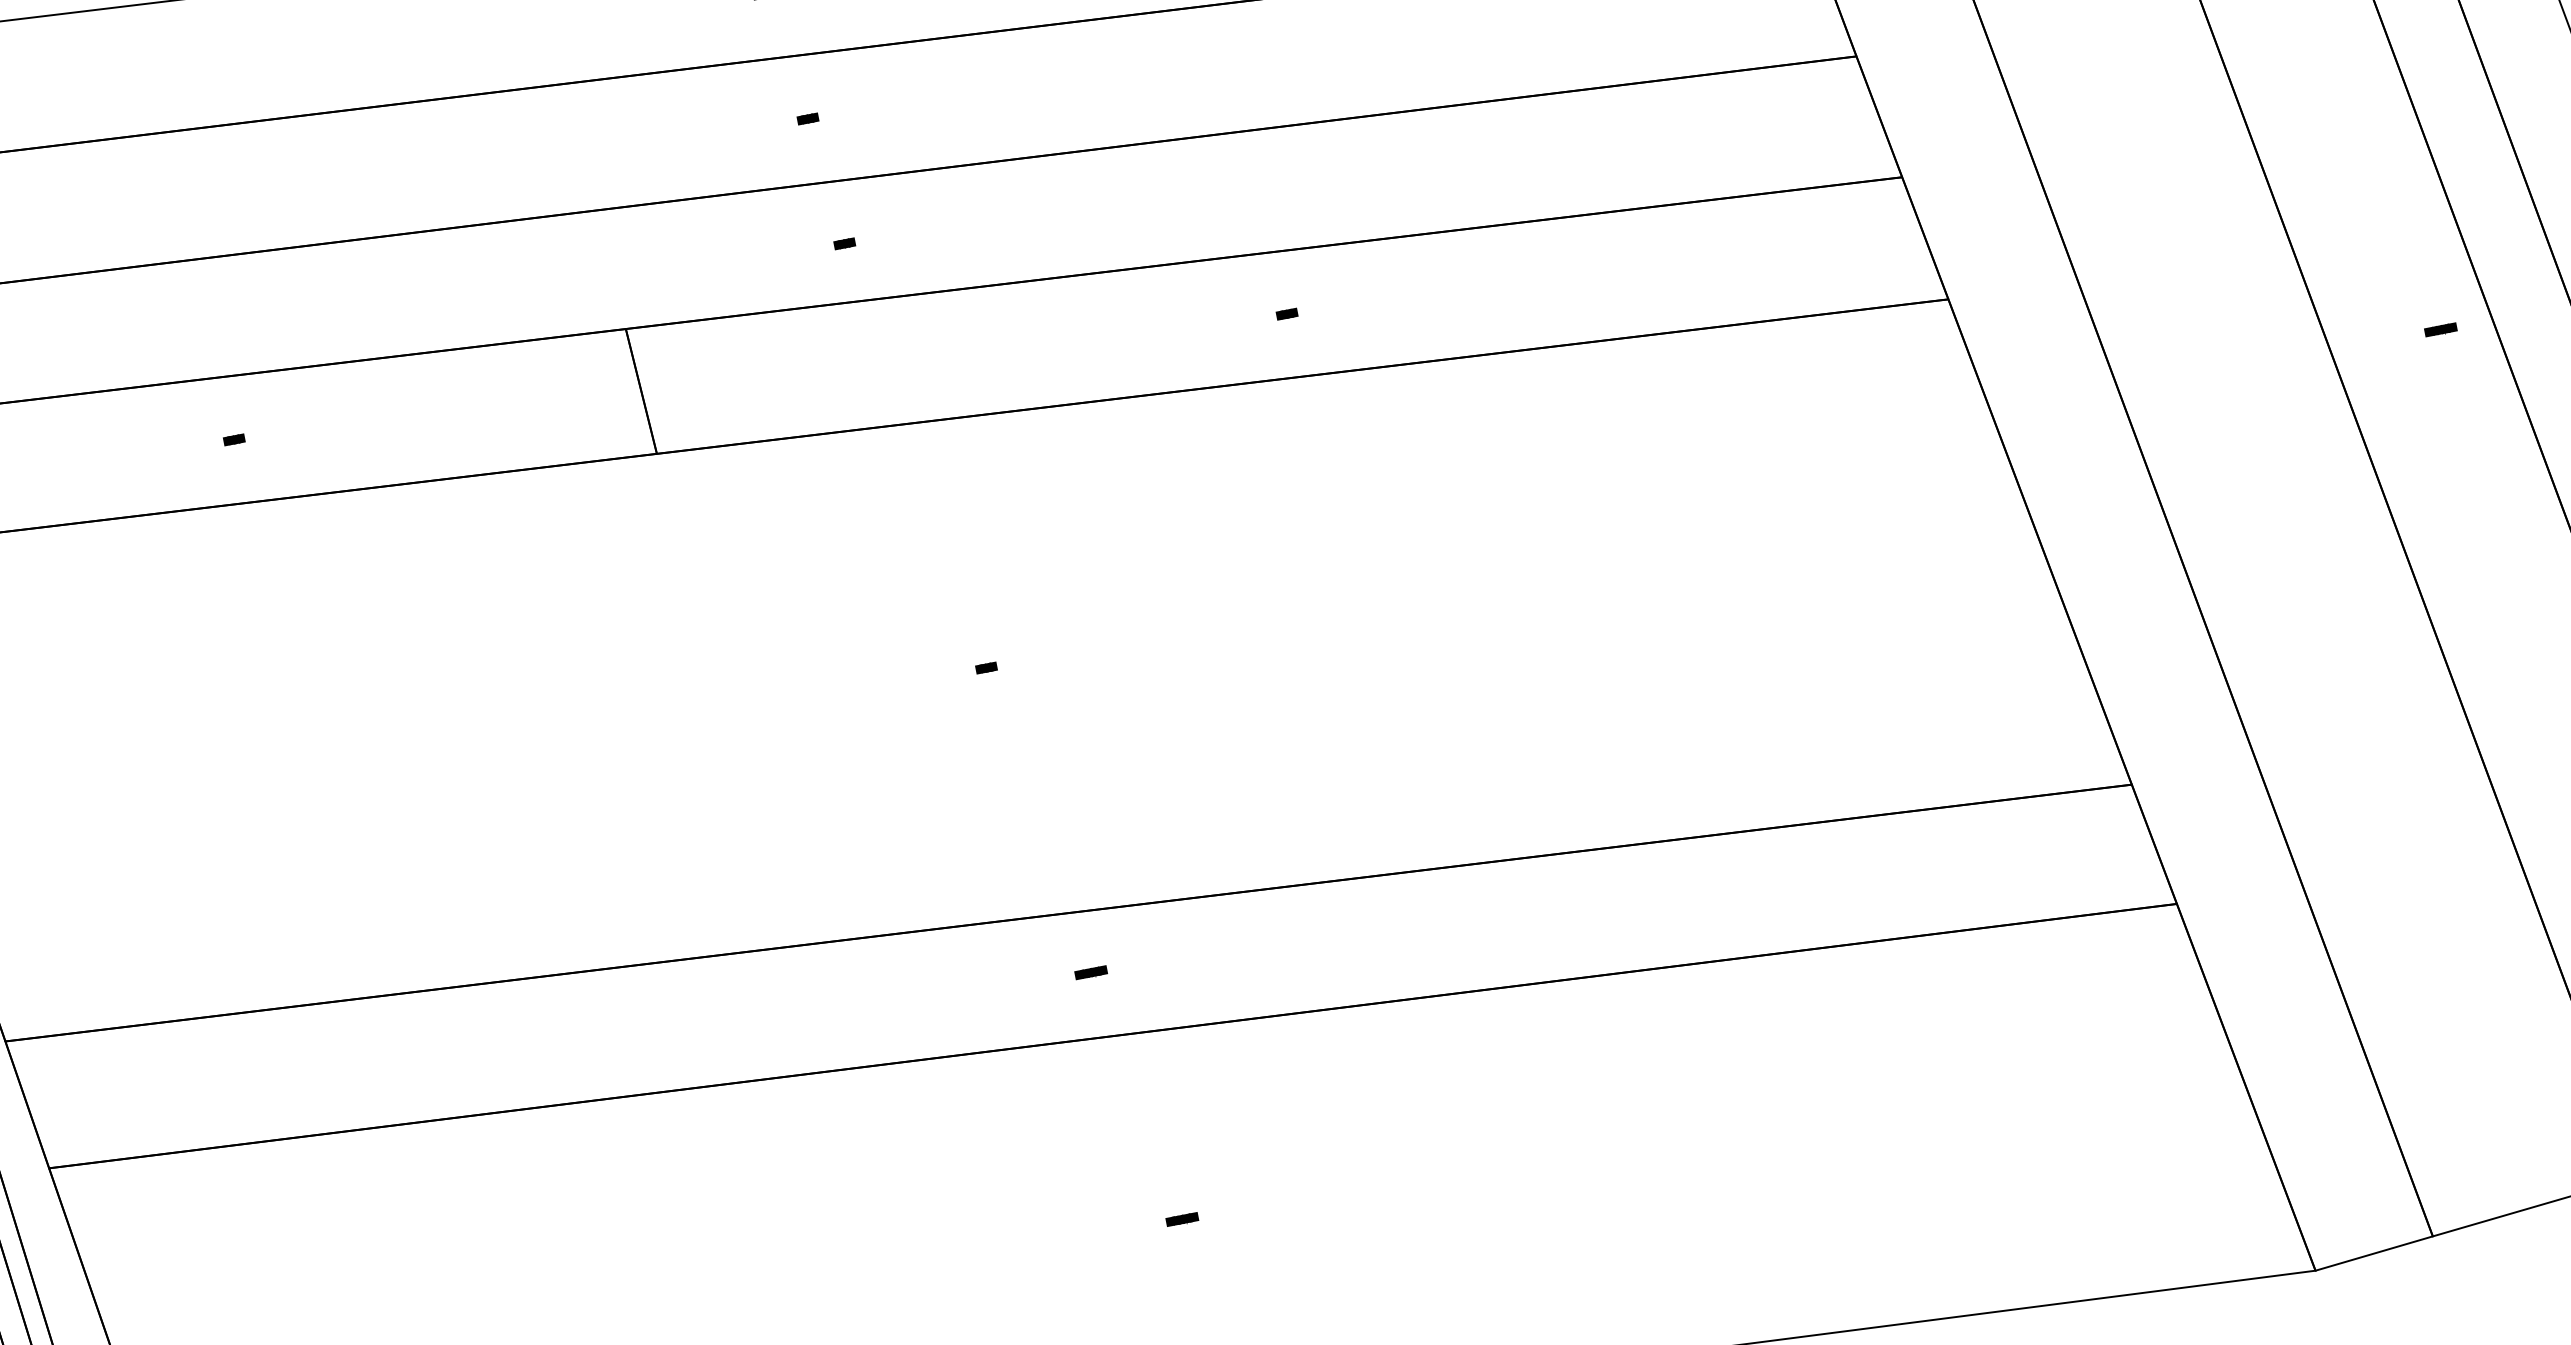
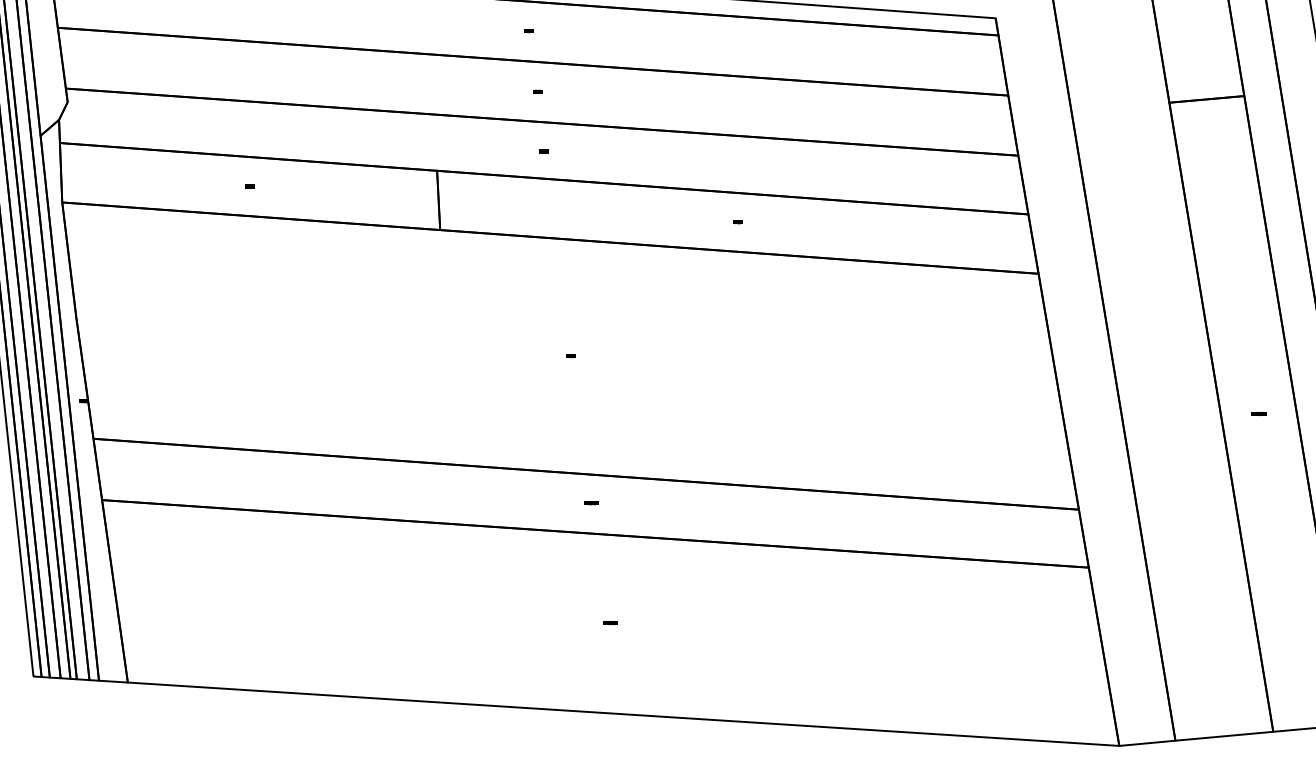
text: (2439, 329) -> (1258, 413), moved

